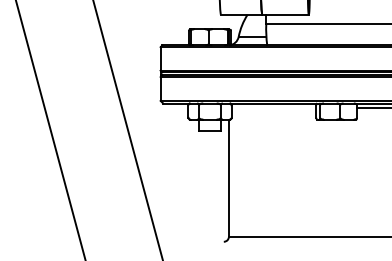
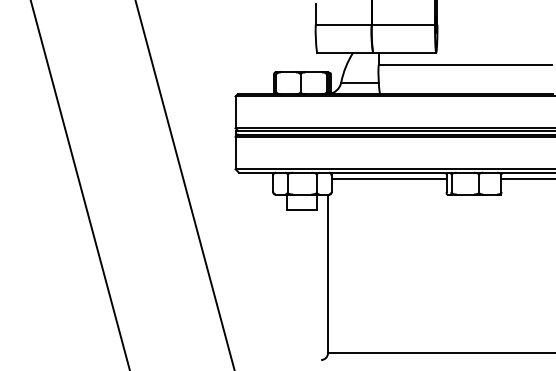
line: (273, 107) -> (388, 178), added

